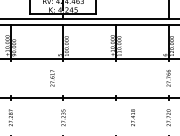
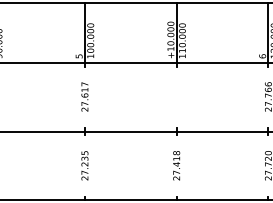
text: (52, 78) -> (84, 97), moved
text: (132, 117) -> (175, 165), moved

